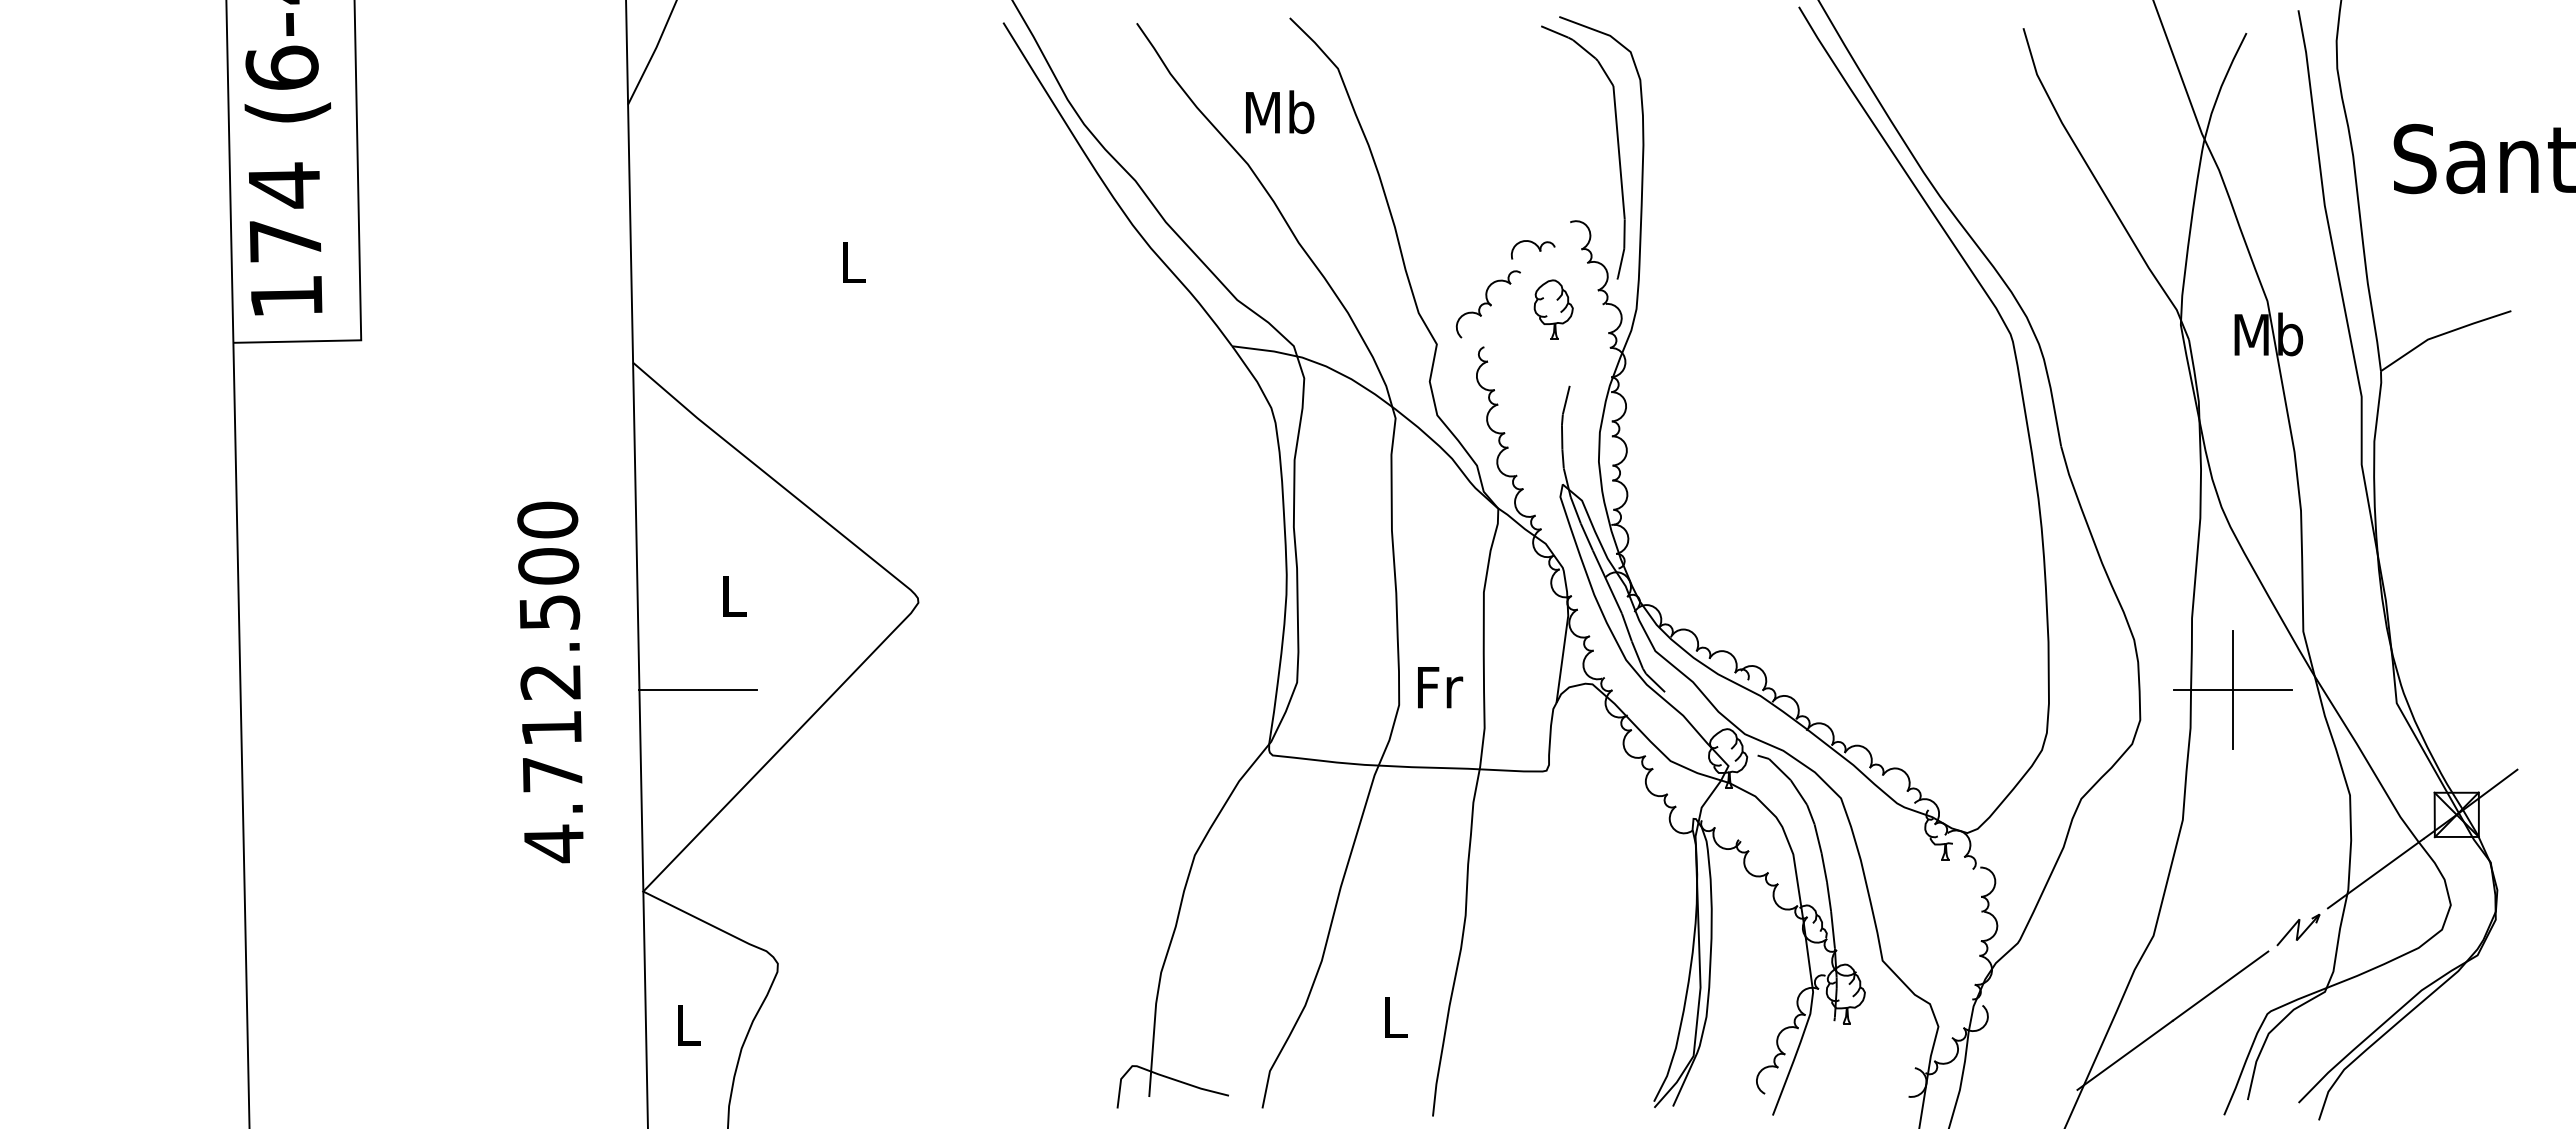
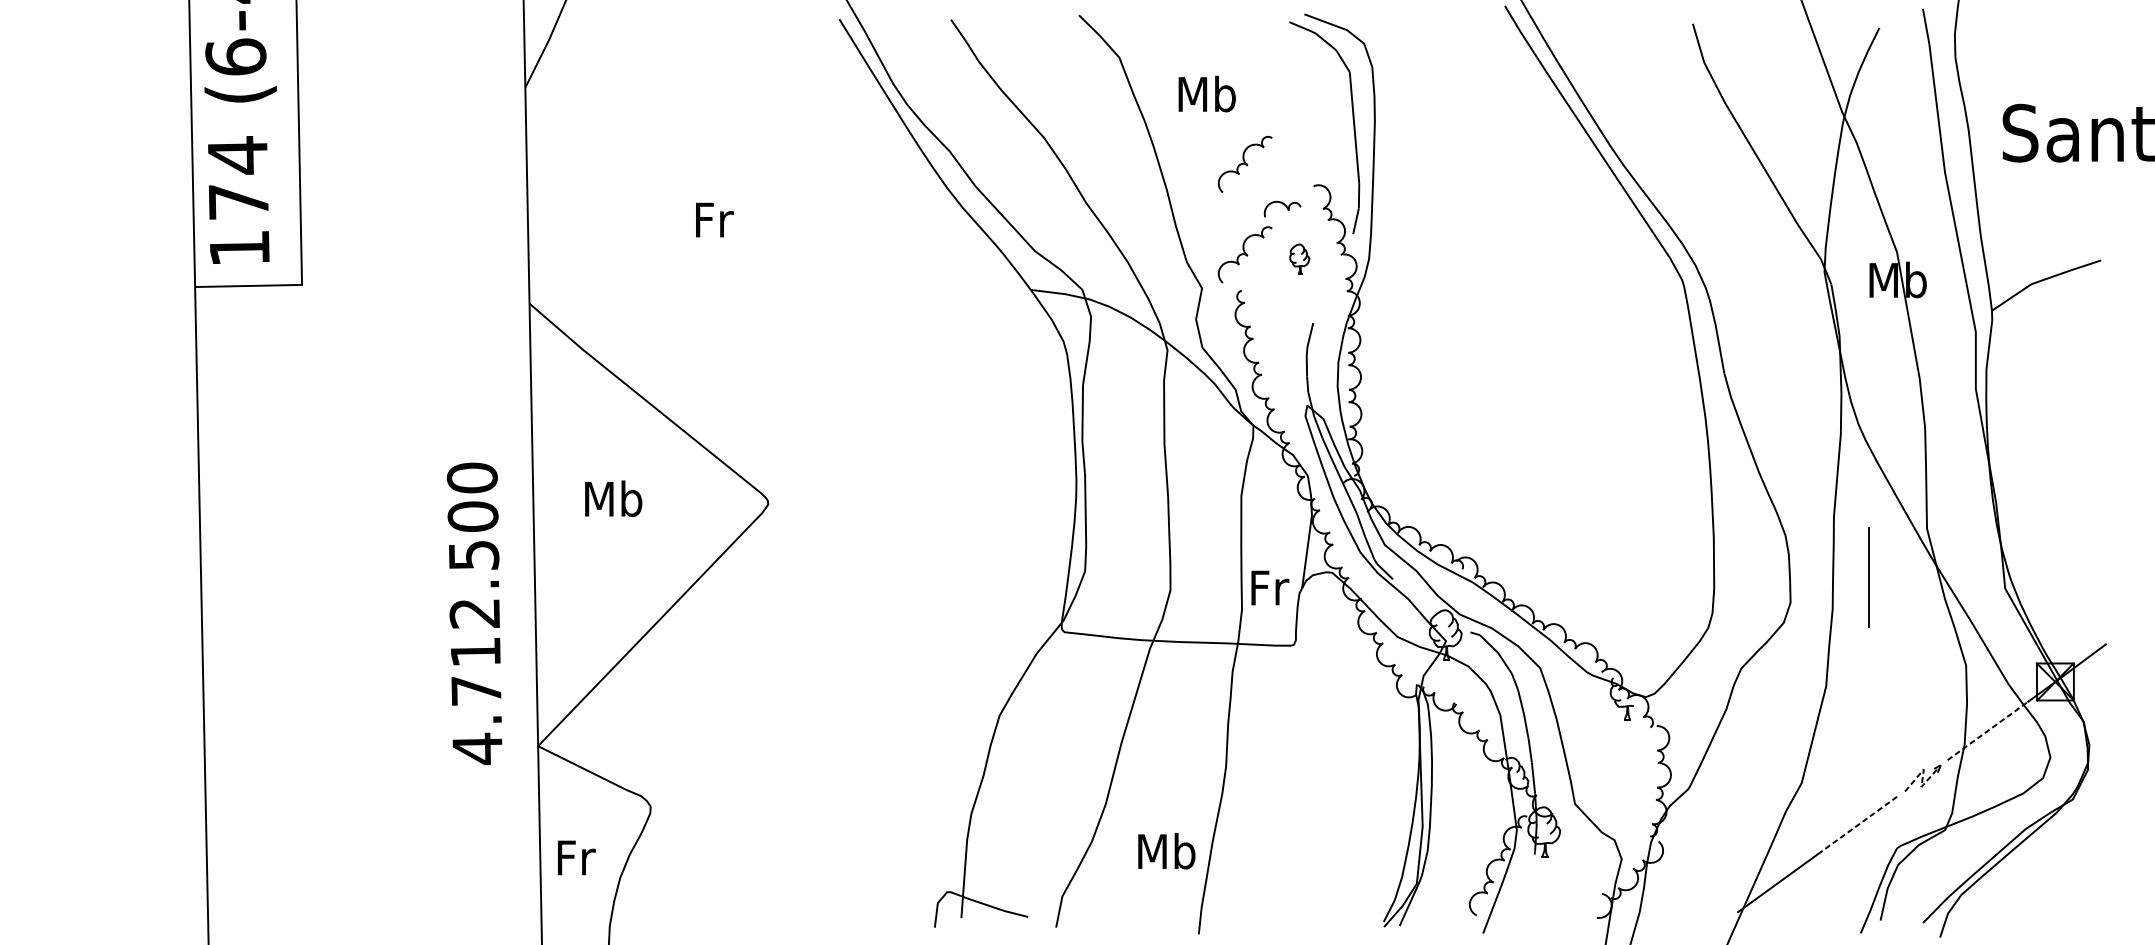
text: (1280, 111) -> (1207, 93), moved
part: (1487, 196) -> (1244, 164), added
text: (854, 262) -> (714, 219), L -> Fr
part: (1553, 309) -> (1299, 259), size x0.6
text: (733, 595) -> (613, 498), L -> Mb
text: (550, 682) -> (474, 613), moved
text: (1440, 687) -> (1270, 587), moved
line: (698, 689) -> (584, 577), removed
line: (2233, 689) -> (1868, 577), removed
line: (2375, 873) -> (1987, 731), solid -> dashed
line: (2298, 929) -> (1922, 777), solid -> dashed
line: (2220, 986) -> (1857, 825), solid -> dashed
text: (1394, 1016) -> (1166, 850), L -> Mb
text: (689, 1024) -> (576, 857), L -> Fr

